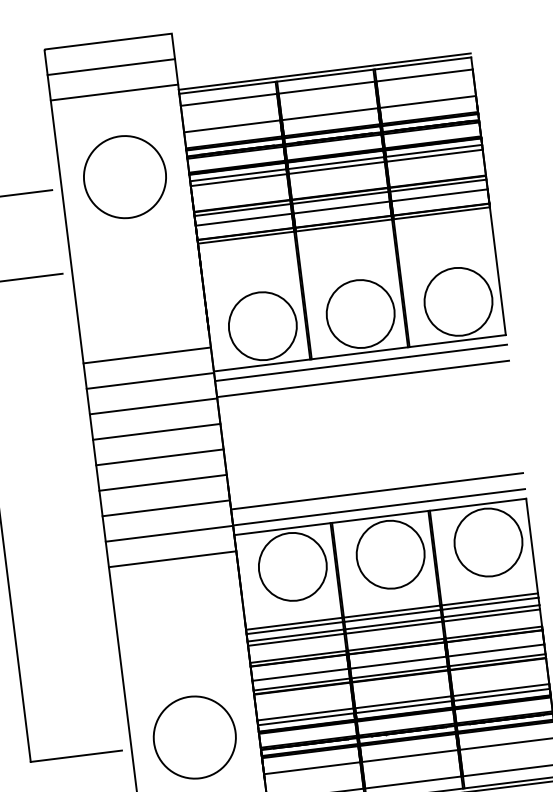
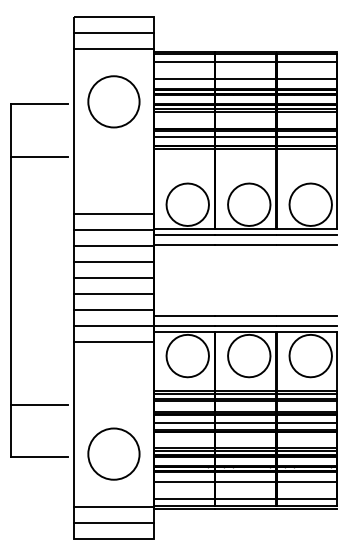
line: (65, 675) -> (38, 405), added

